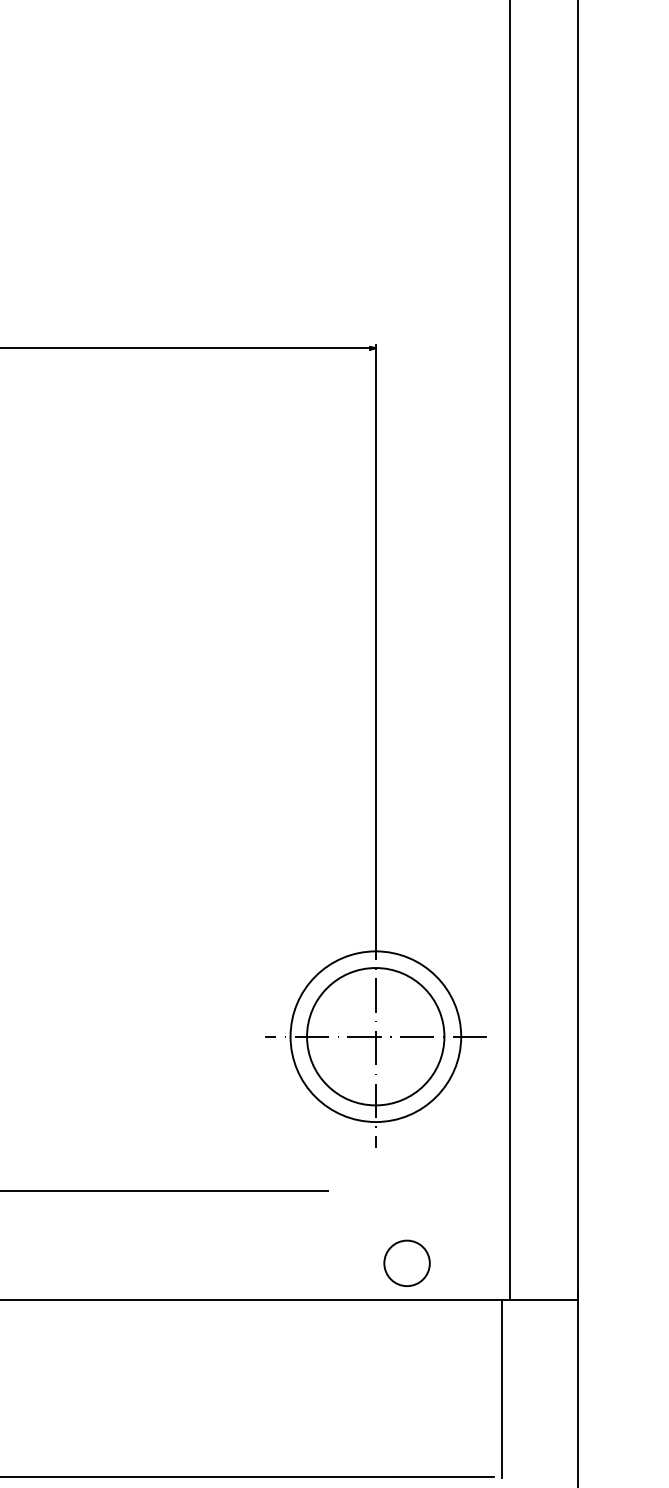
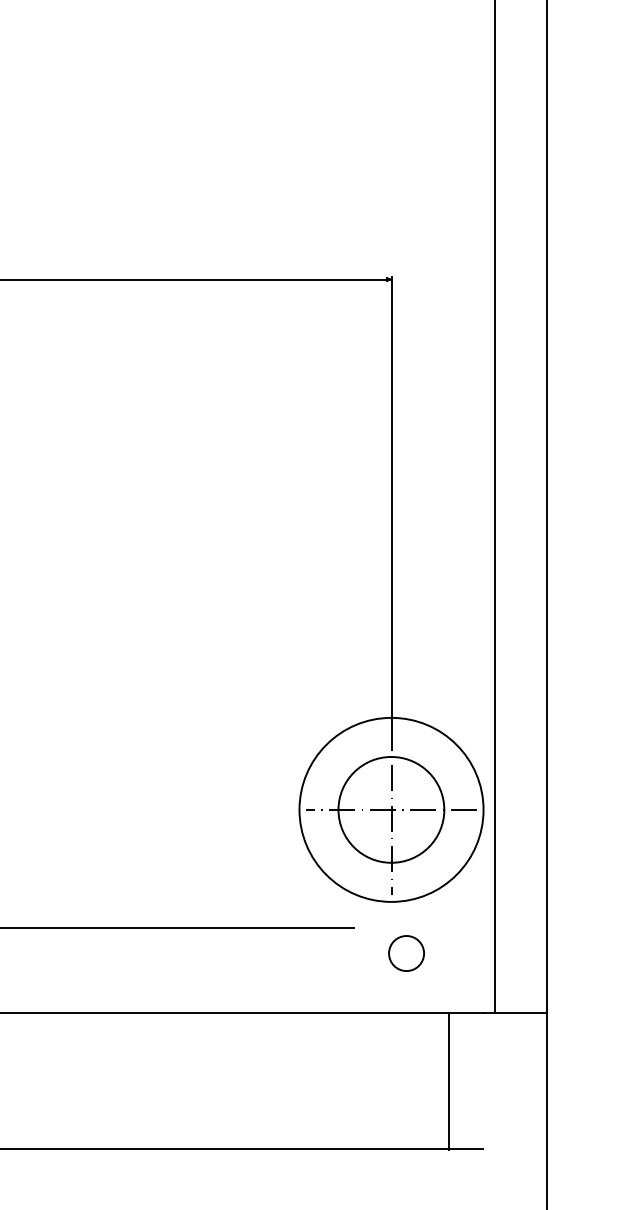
circle: (375, 1036) -> (391, 809), size x1.4
circle: (407, 1263) -> (406, 953), moved
line: (501, 1389) -> (448, 1081), moved

